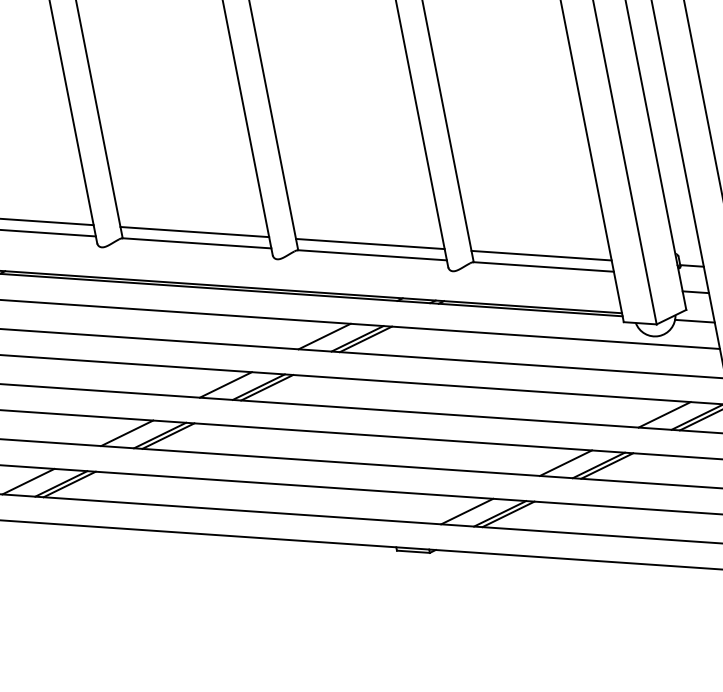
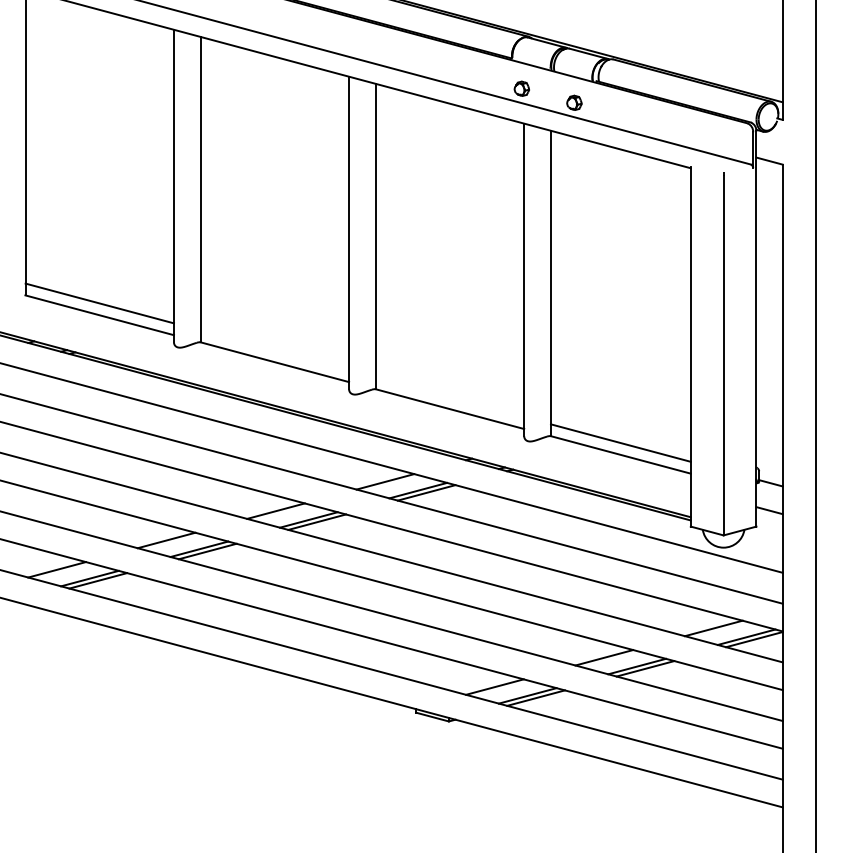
line: (194, 232) -> (274, 350), removed
line: (369, 244) -> (449, 397), removed
line: (694, 321) -> (762, 539), removed

